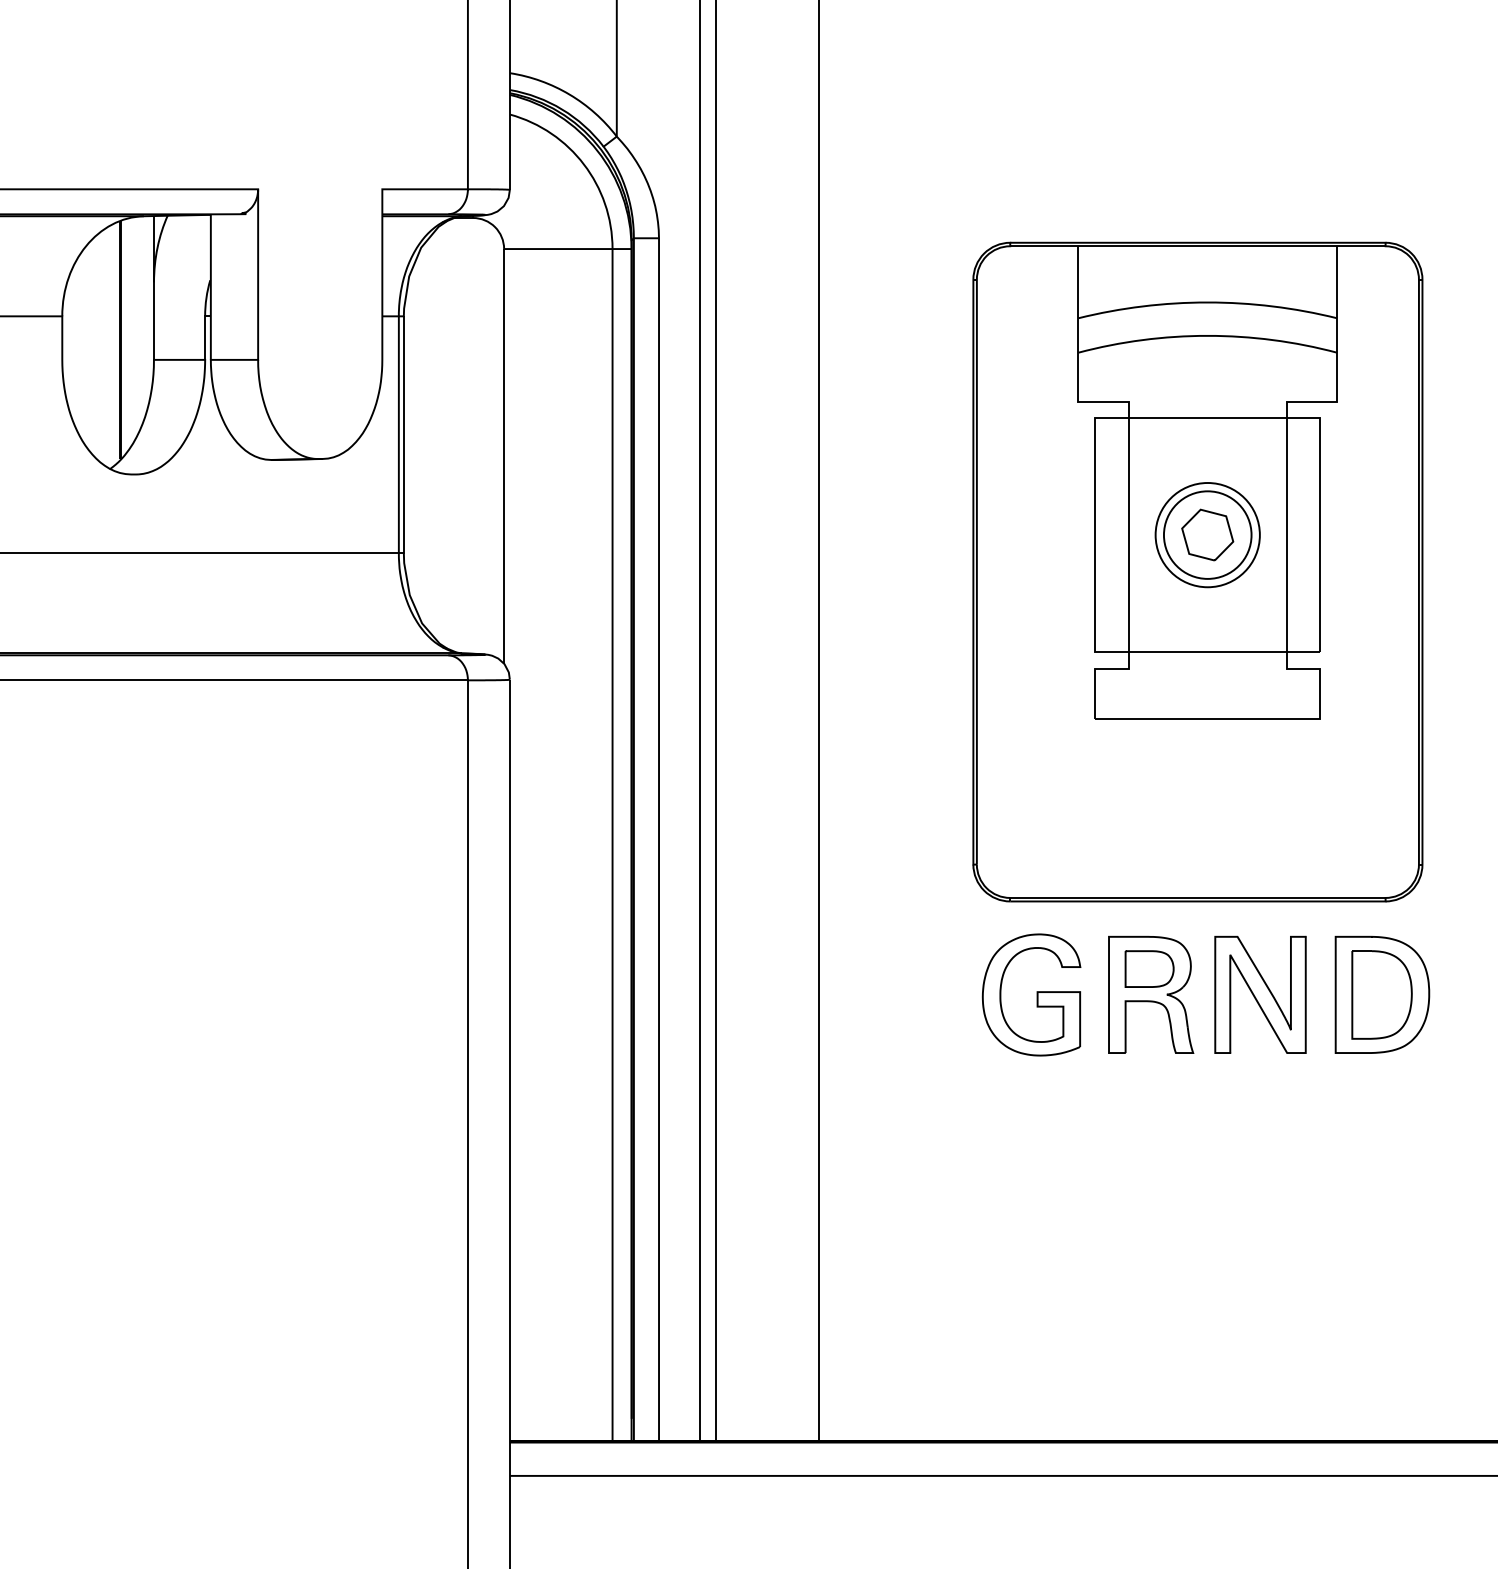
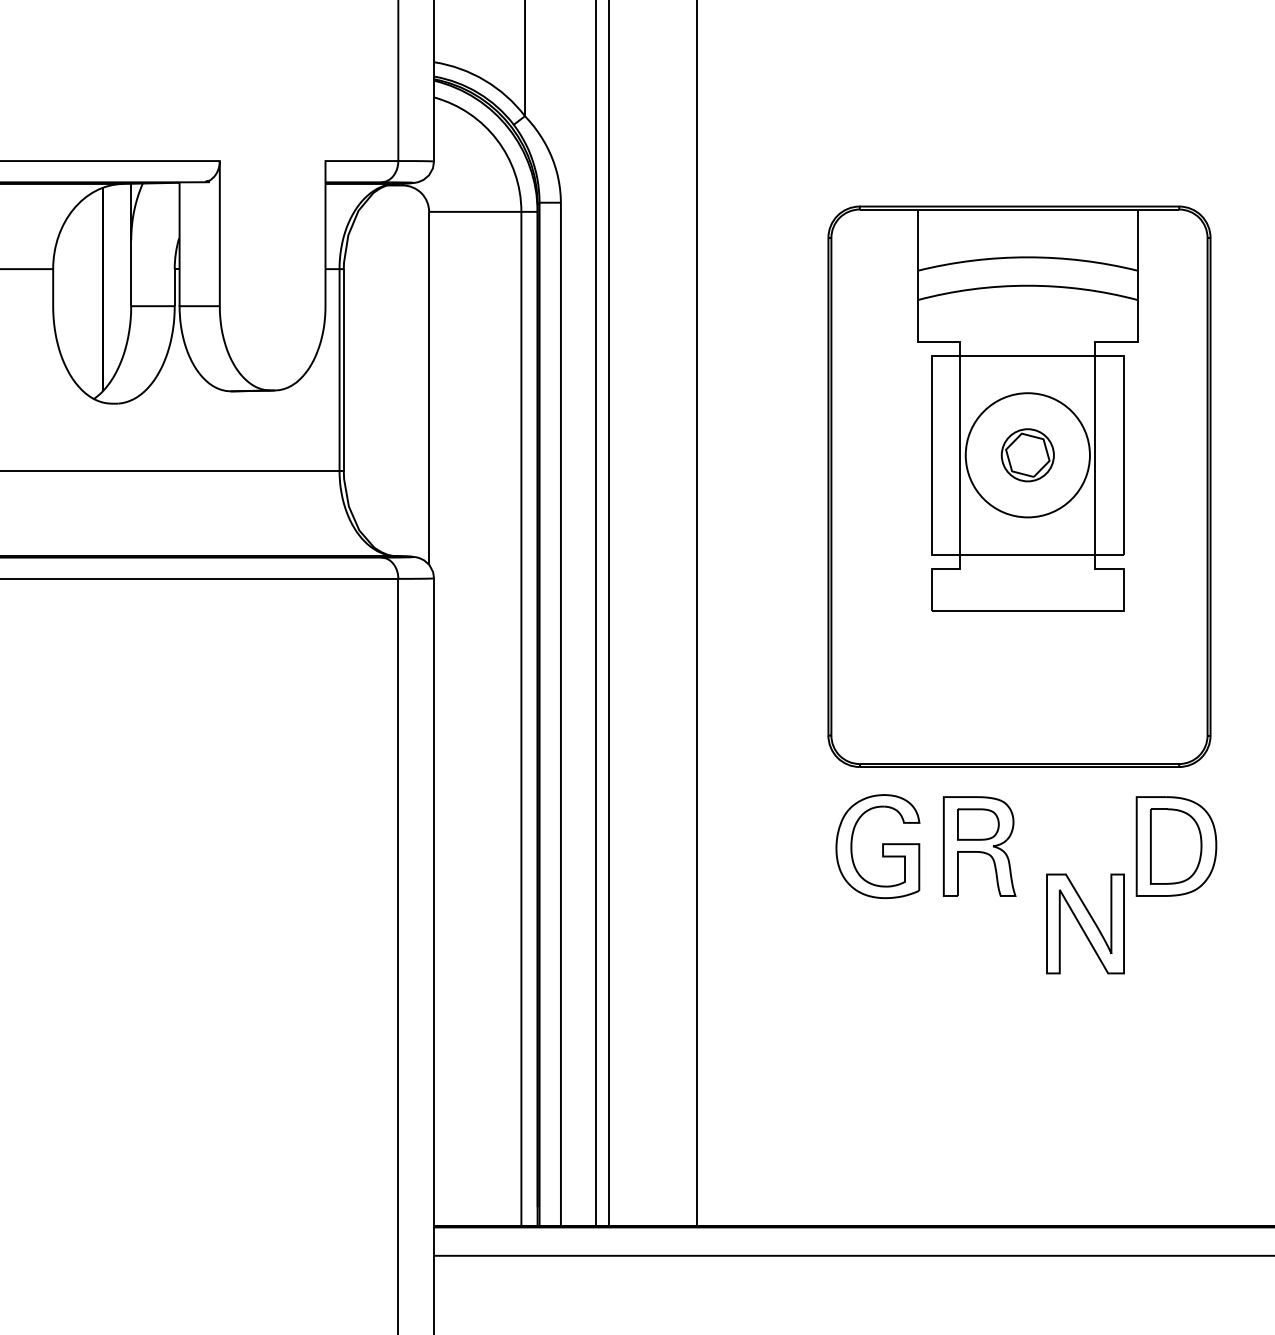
circle: (1207, 534) -> (1027, 454), size x0.7
circle: (1207, 535) -> (1027, 455), size x1.4
part: (1260, 994) -> (1085, 923), moved

